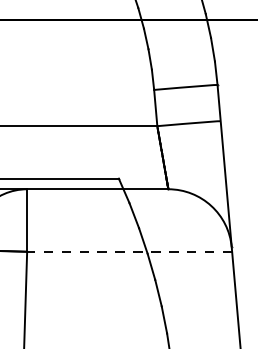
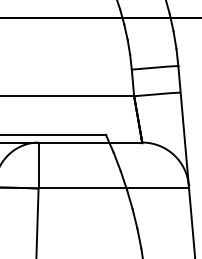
line: (129, 251) -> (113, 188), dashed -> solid

